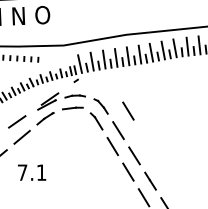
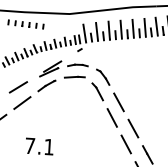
line: (128, 110) -> (130, 82), removed
text: (32, 172) -> (40, 146), moved

